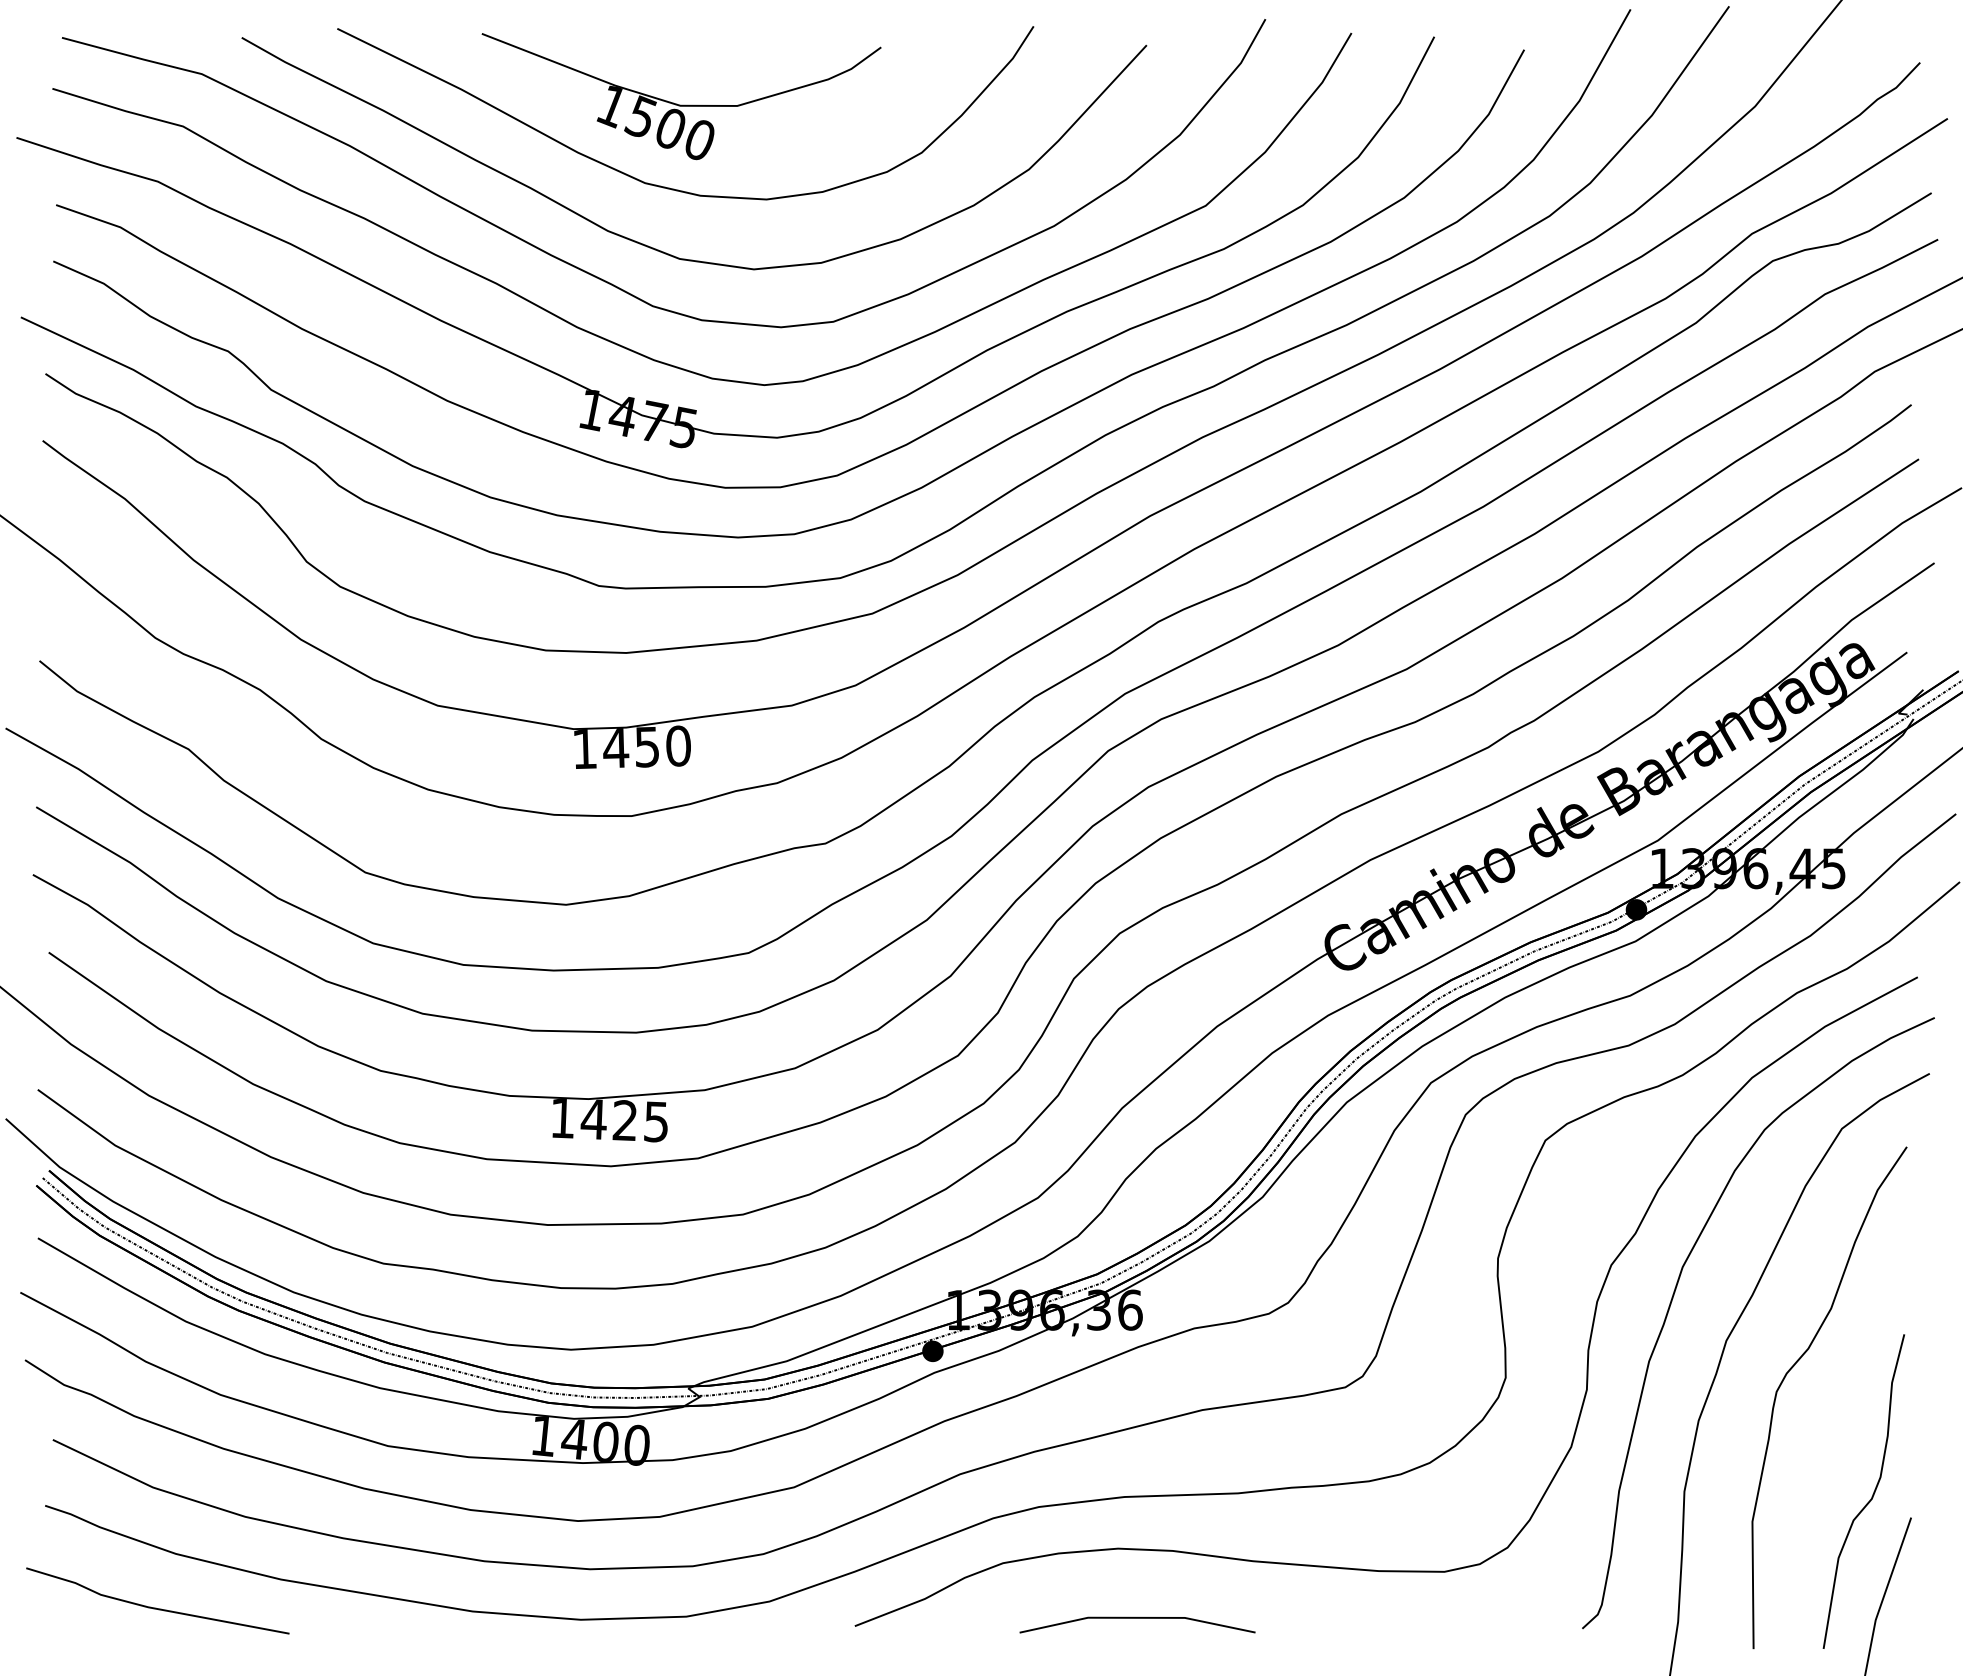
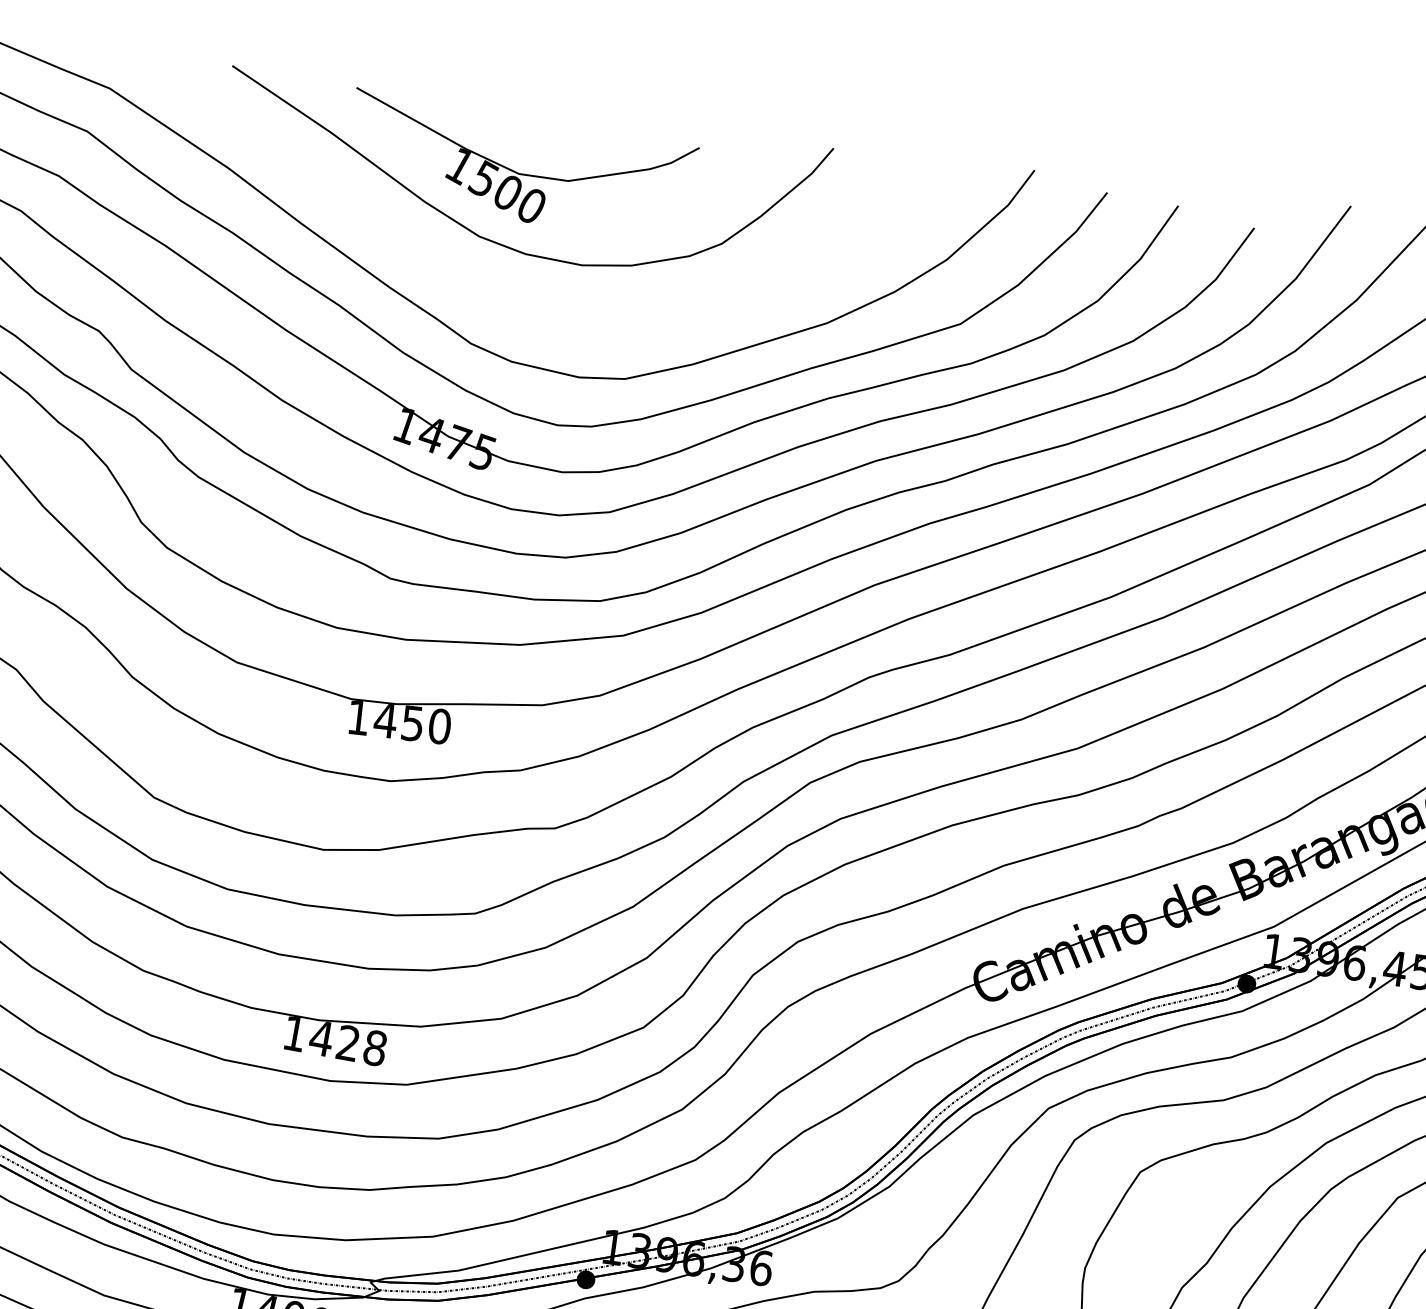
part: (656, 248) -> (481, 294), removed
text: (656, 1121) -> (375, 1047), 1425 -> 1428

